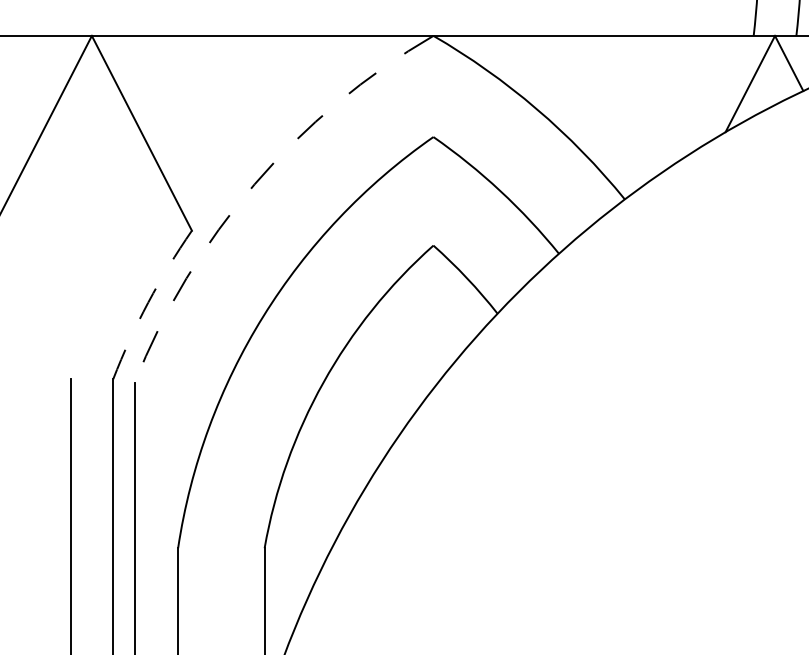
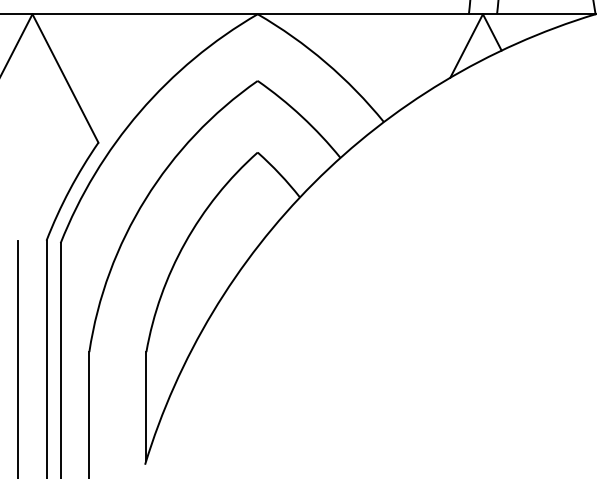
arc: (254, 184) -> (139, 112), dashed -> solid
arc: (148, 303) -> (69, 190), dashed -> solid

